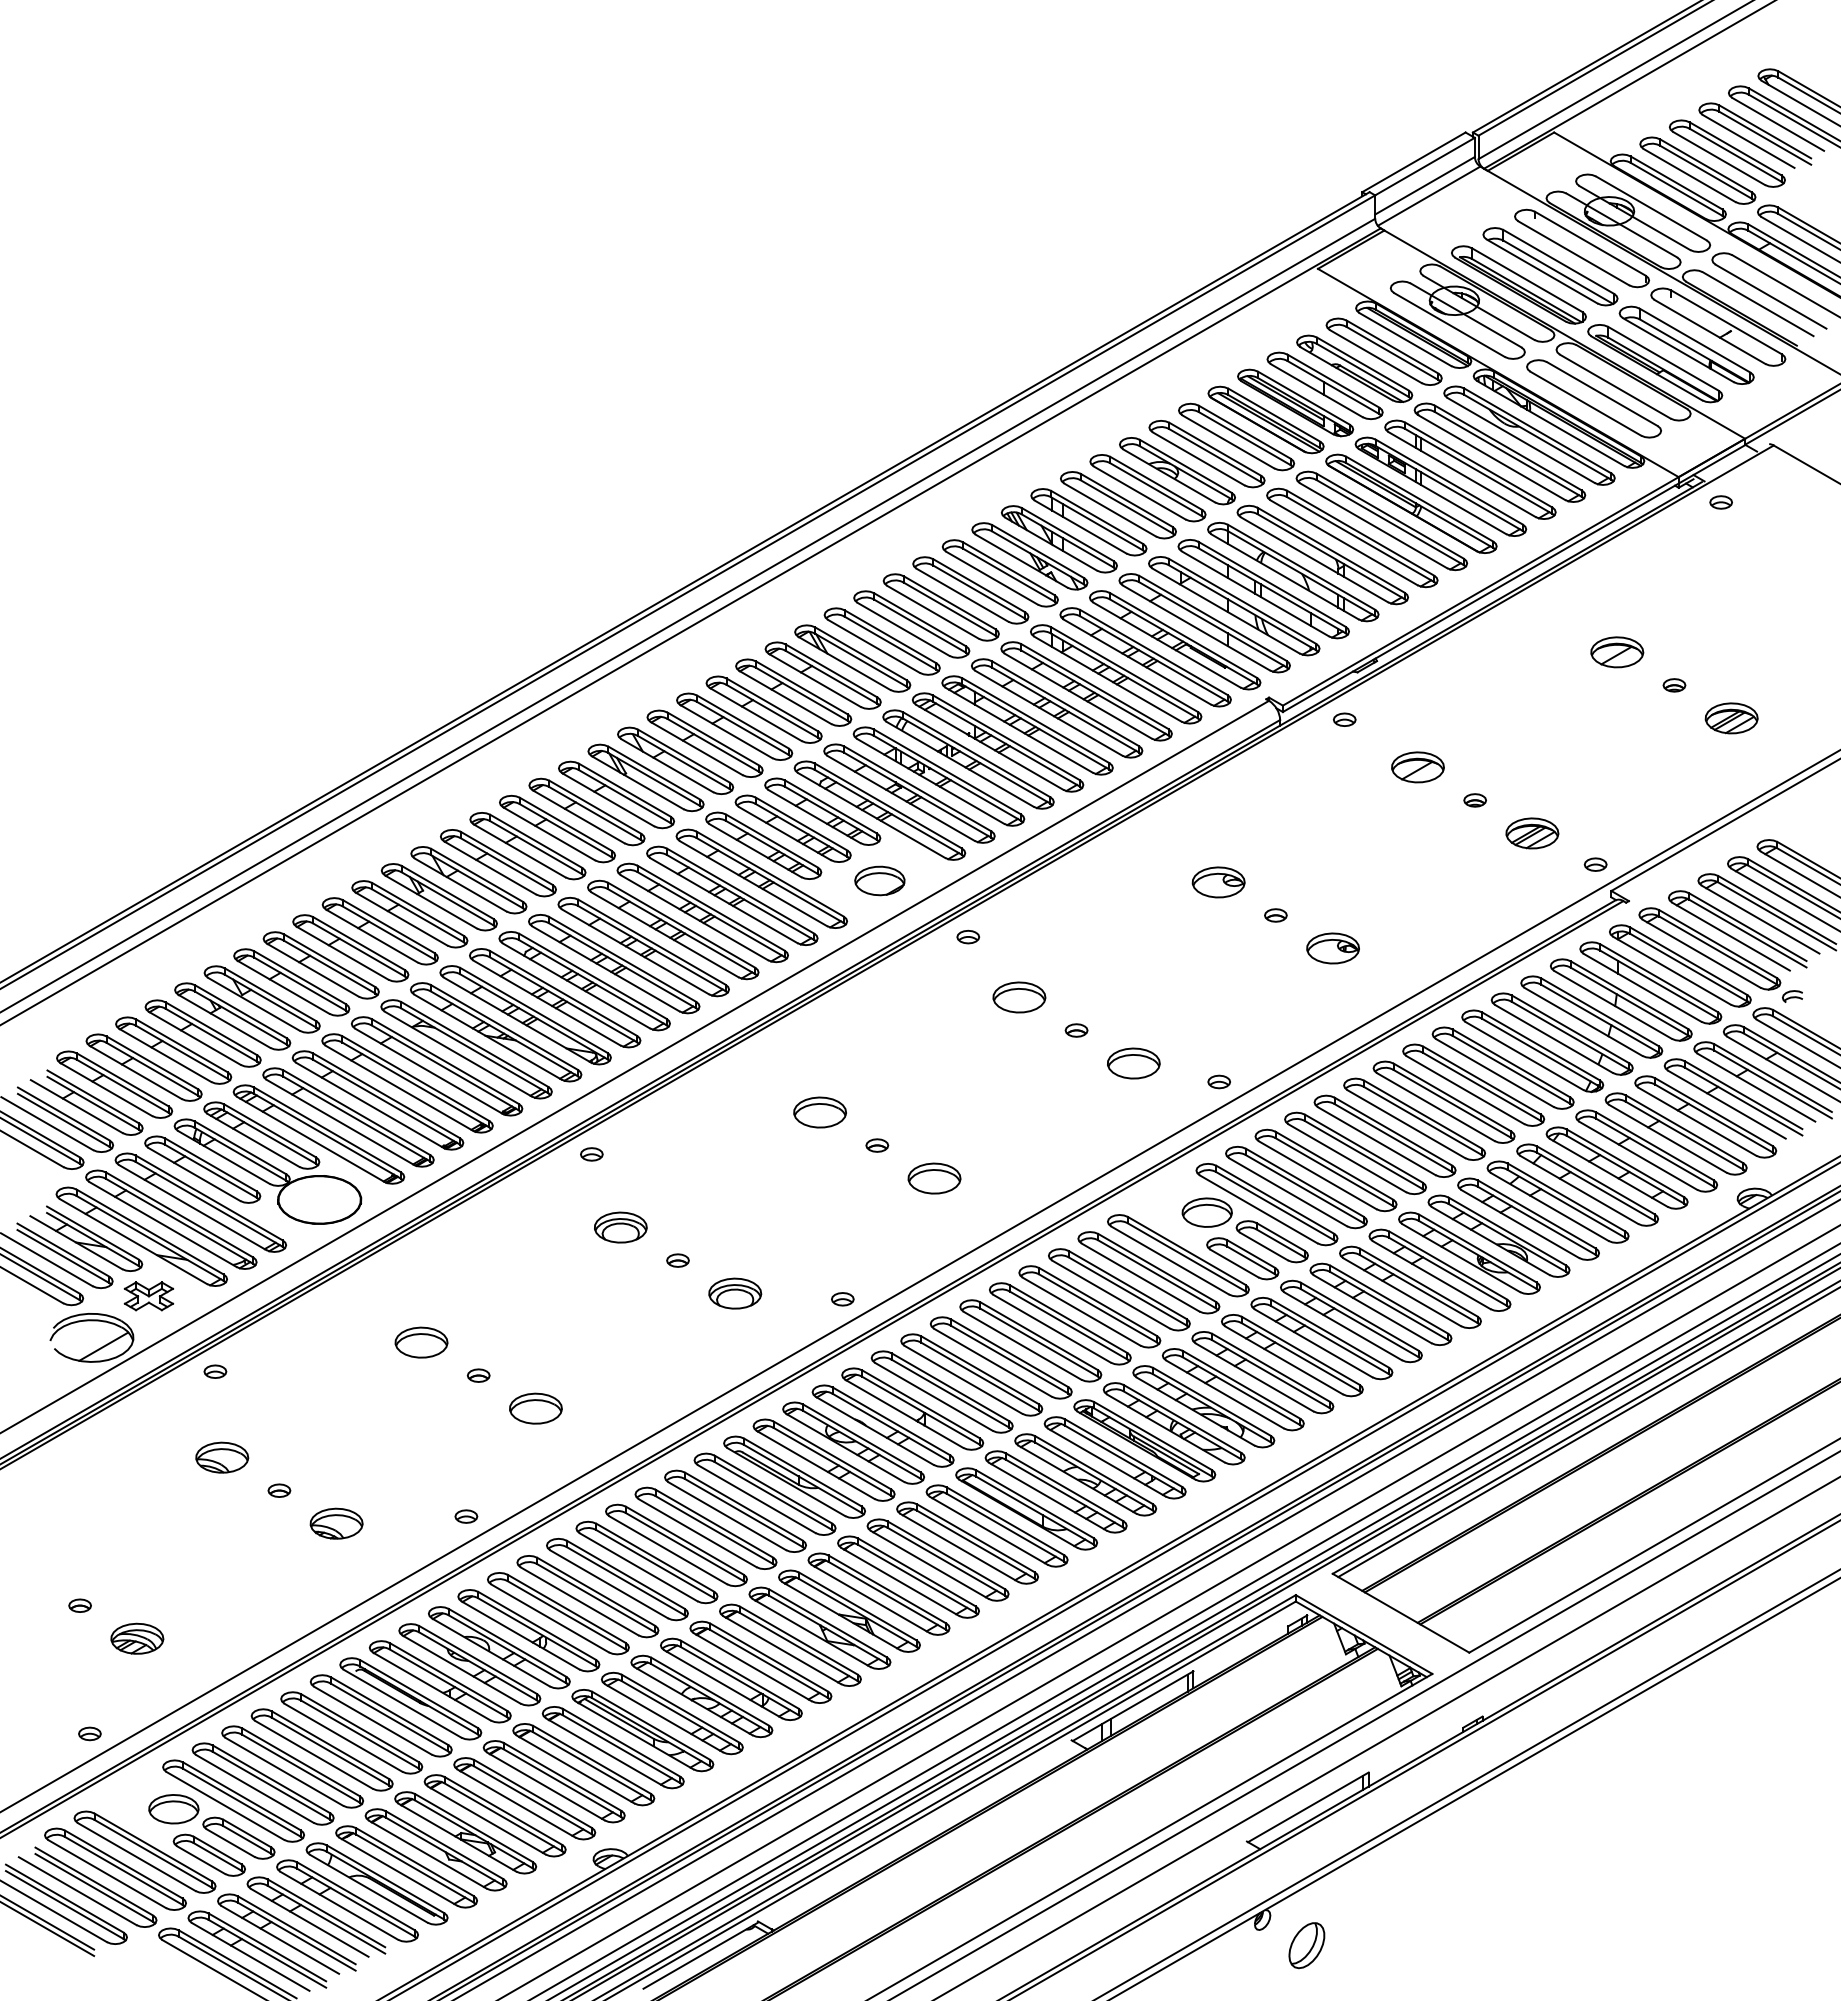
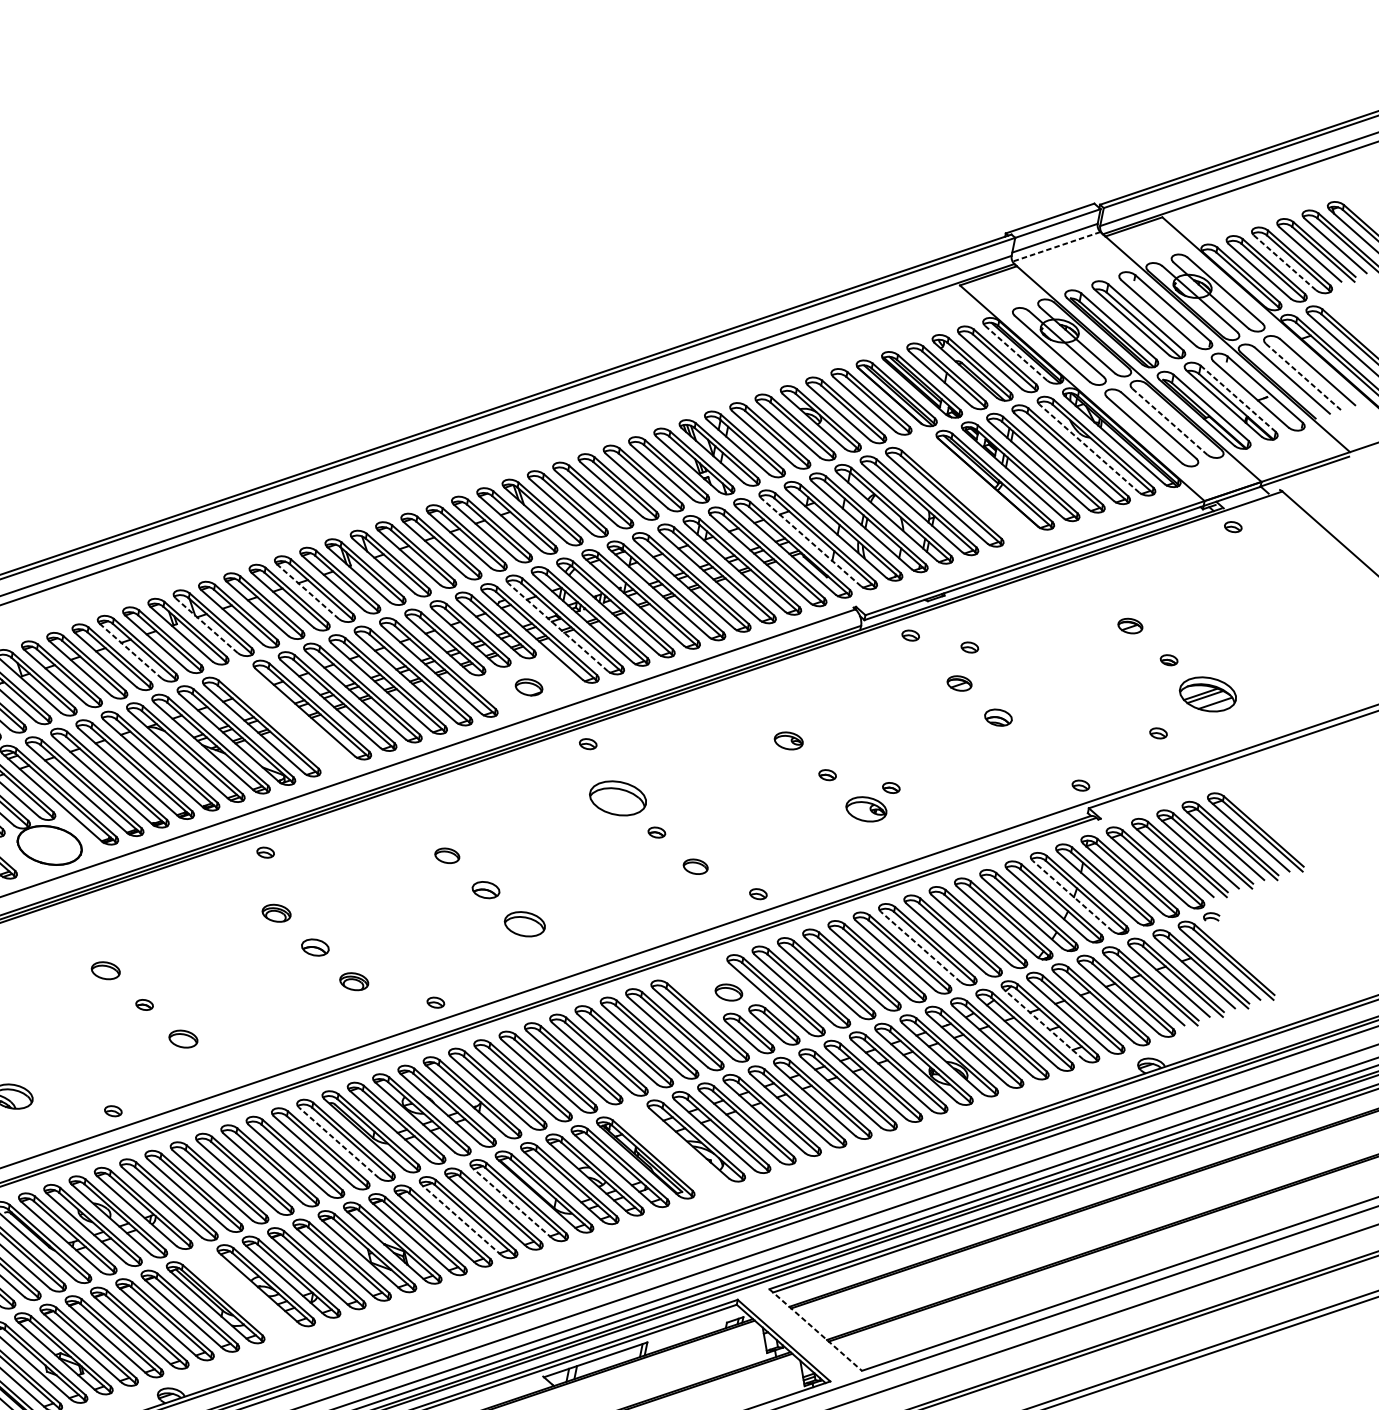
line: (1719, 158) -> (1285, 262), solid -> dashed
line: (1428, 196) -> (1056, 246), solid -> dashed
line: (1771, 296) -> (1303, 376), solid -> dashed
line: (1404, 339) -> (1015, 353), solid -> dashed
line: (1695, 340) -> (1238, 398), solid -> dashed
line: (1615, 386) -> (1170, 421), solid -> dashed
line: (1521, 440) -> (1089, 448), solid -> dashed
part: (1381, 520) -> (969, 488), removed
line: (1196, 628) -> (811, 542), solid -> dashed
part: (1617, 652) -> (1130, 626), size x0.6
part: (1731, 718) -> (1207, 694), size x1.4
part: (1421, 719) -> (969, 647), added
part: (1417, 767) -> (959, 683), size x0.6
part: (1679, 779) -> (1158, 733), added
line: (901, 798) -> (558, 627), solid -> dashed
part: (1474, 800) -> (997, 717), size x1.6
line: (578, 816) -> (307, 591), solid -> dashed
part: (1532, 833) -> (1037, 751), removed
part: (879, 880) -> (528, 686), size x0.7
part: (1218, 882) -> (788, 740), size x0.7
line: (460, 884) -> (206, 625), solid -> dashed
part: (1358, 915) -> (891, 787), added
line: (371, 935) -> (130, 650), solid -> dashed
part: (584, 981) -> (286, 718), removed
part: (1019, 997) -> (618, 798), size x1.4
line: (1613, 1004) -> (1072, 895), solid -> dashed
part: (1133, 1063) -> (695, 866), size x0.6
line: (1435, 1107) -> (920, 947), solid -> dashed
part: (819, 1112) -> (446, 855), size x0.6
part: (877, 1145) -> (486, 890), size x1.6
line: (1608, 1172) -> (1043, 1023), solid -> dashed
part: (1206, 1212) -> (728, 992), size x0.7
part: (620, 1227) -> (276, 913), size x0.7
part: (677, 1260) -> (315, 947), size x1.6
part: (735, 1293) -> (354, 981), size x0.7
part: (421, 1342) -> (105, 970), size x0.7
part: (535, 1408) -> (183, 1038), size x0.7
part: (1173, 1423) -> (670, 1149), removed
line: (756, 1499) -> (338, 1142), solid -> dashed
line: (988, 1530) -> (511, 1202), solid -> dashed
line: (929, 1564) -> (461, 1219), solid -> dashed
line: (1401, 1613) -> (816, 1330), solid -> dashed
part: (671, 1713) -> (240, 1294), removed

